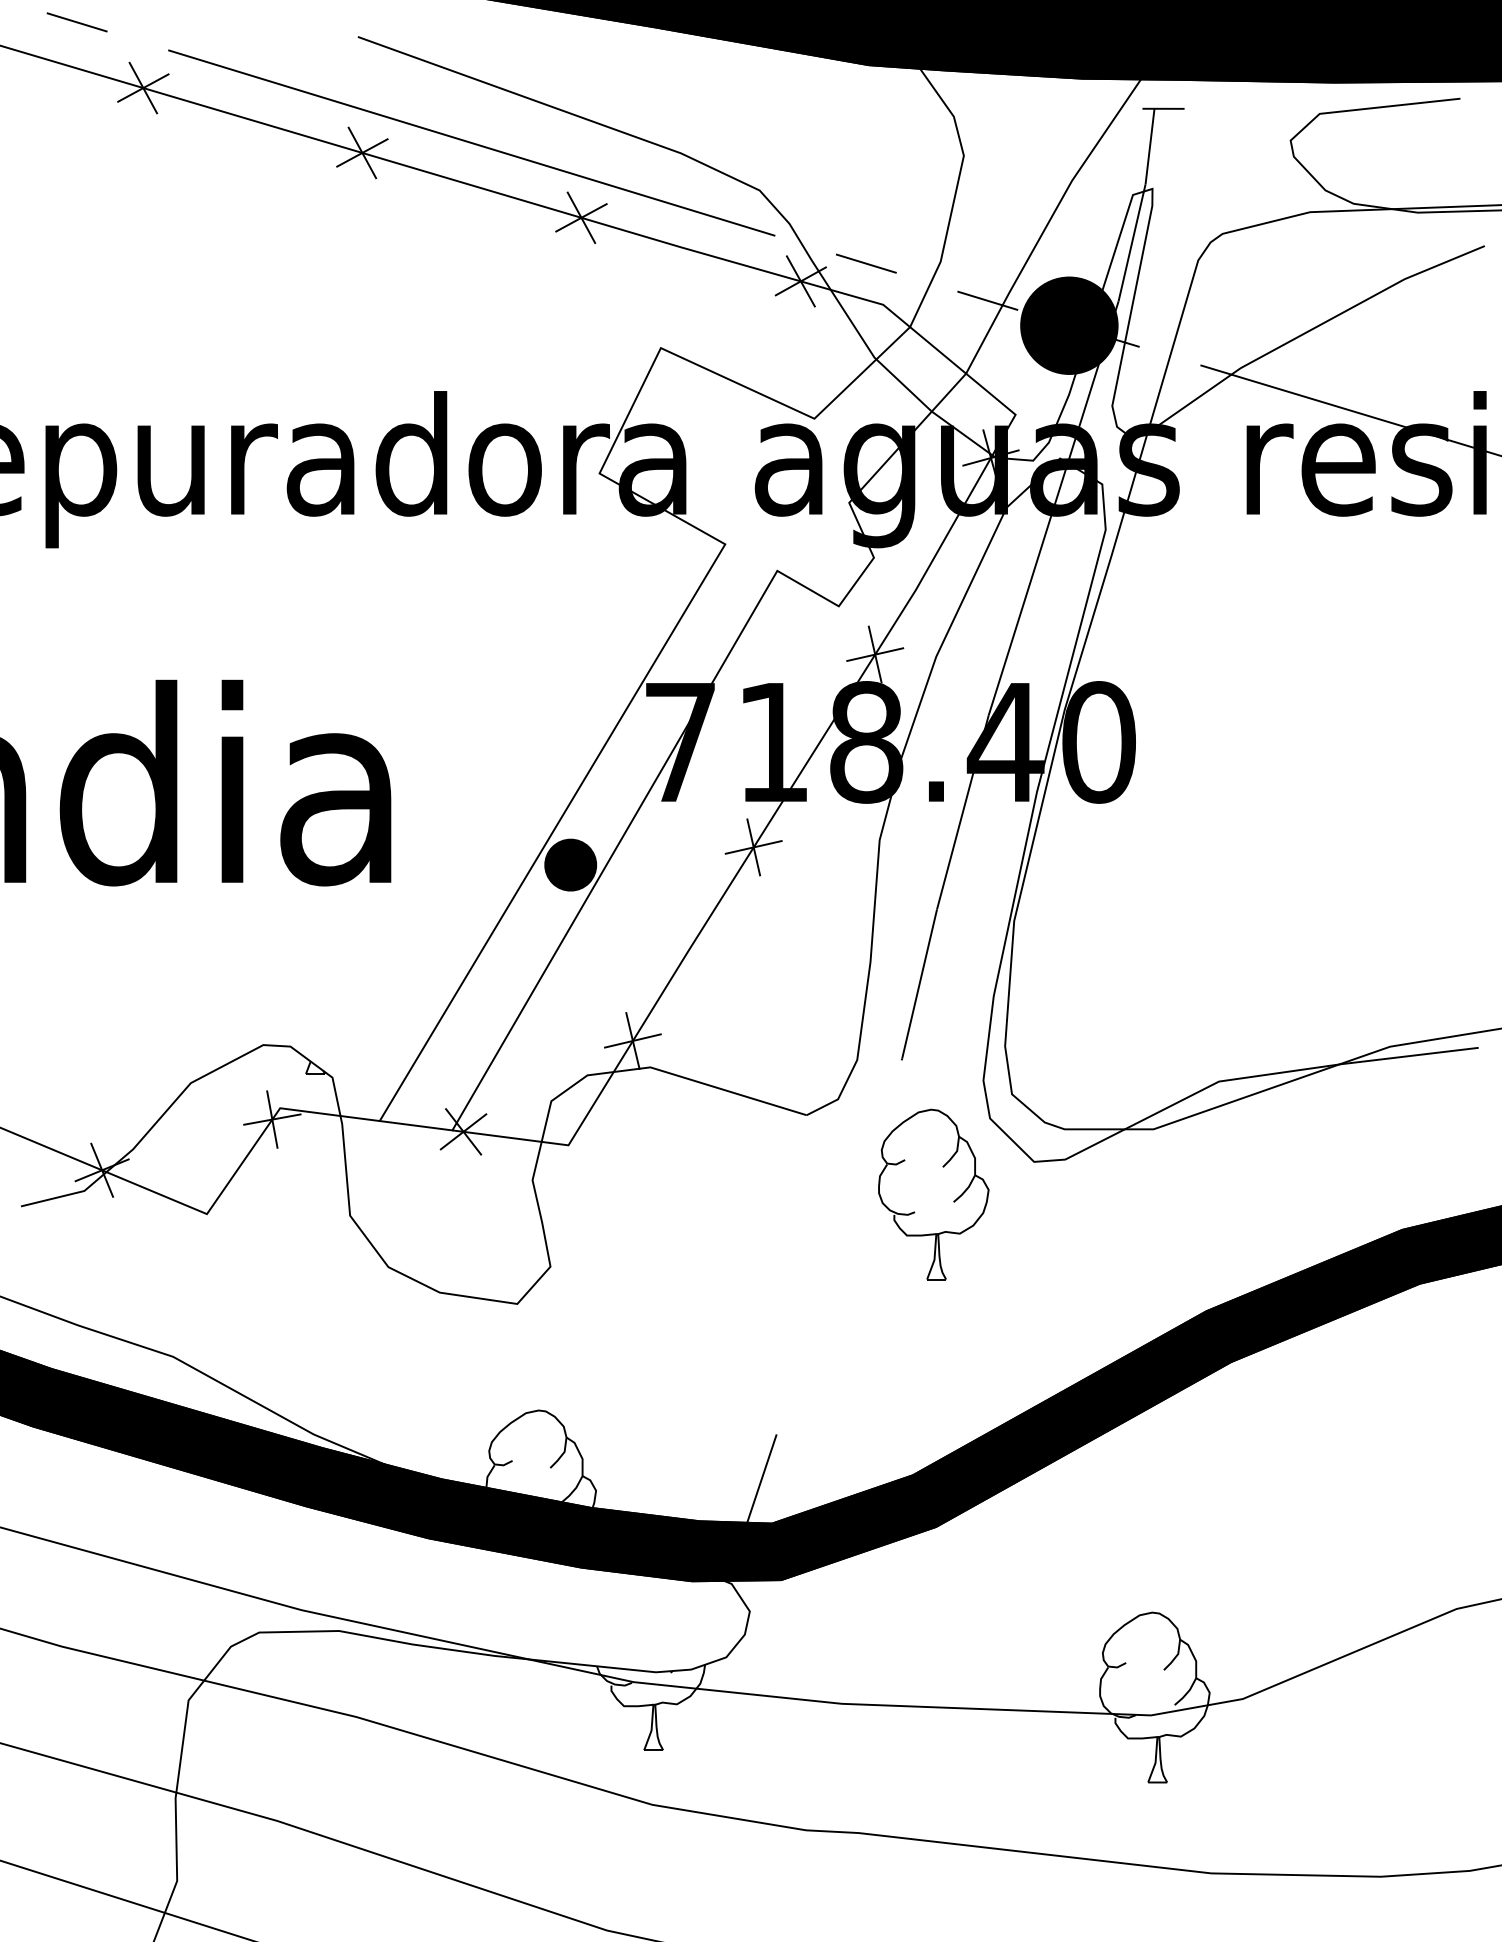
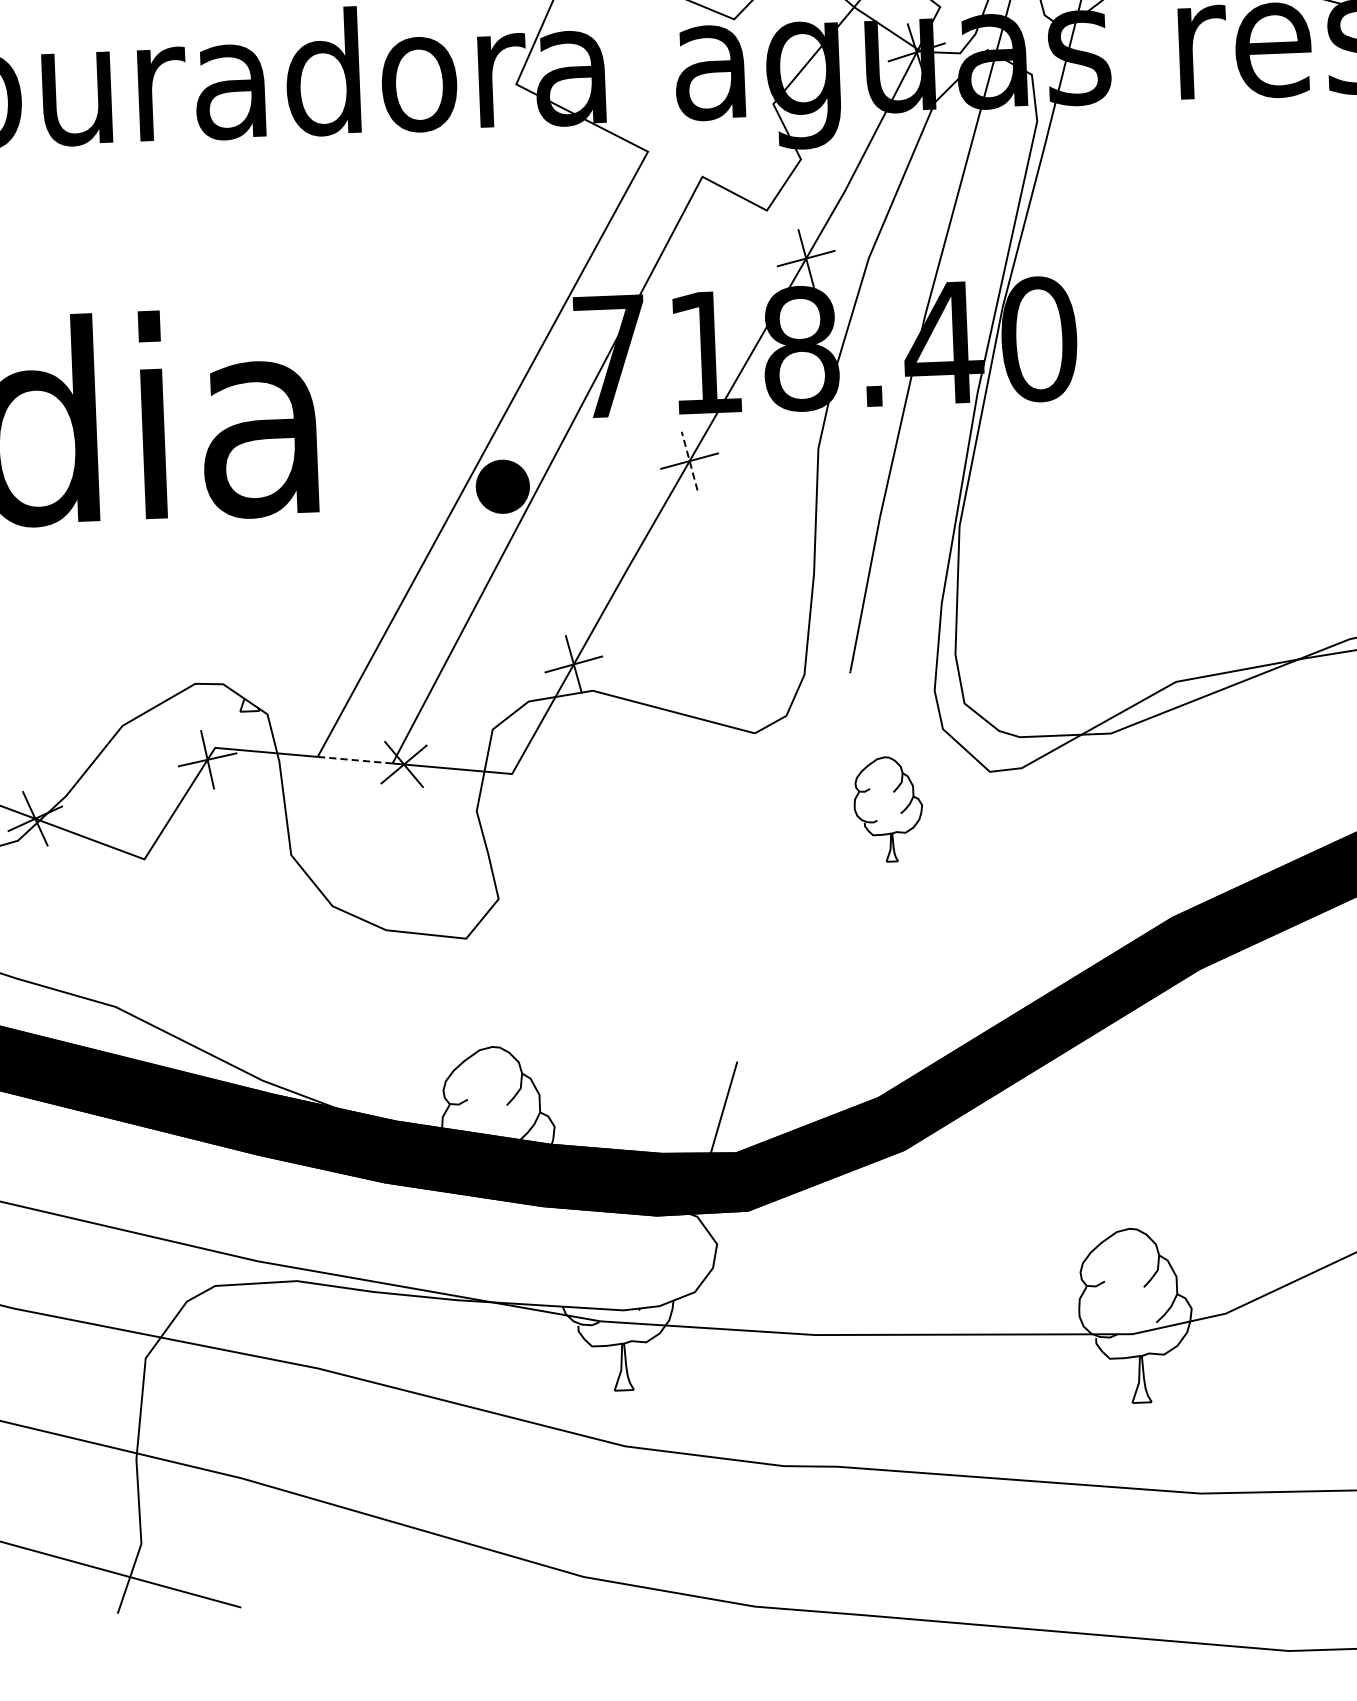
line: (753, 847) -> (689, 461), solid -> dashed
line: (416, 1125) -> (355, 759), solid -> dashed
part: (933, 1194) -> (888, 809), size x0.6

